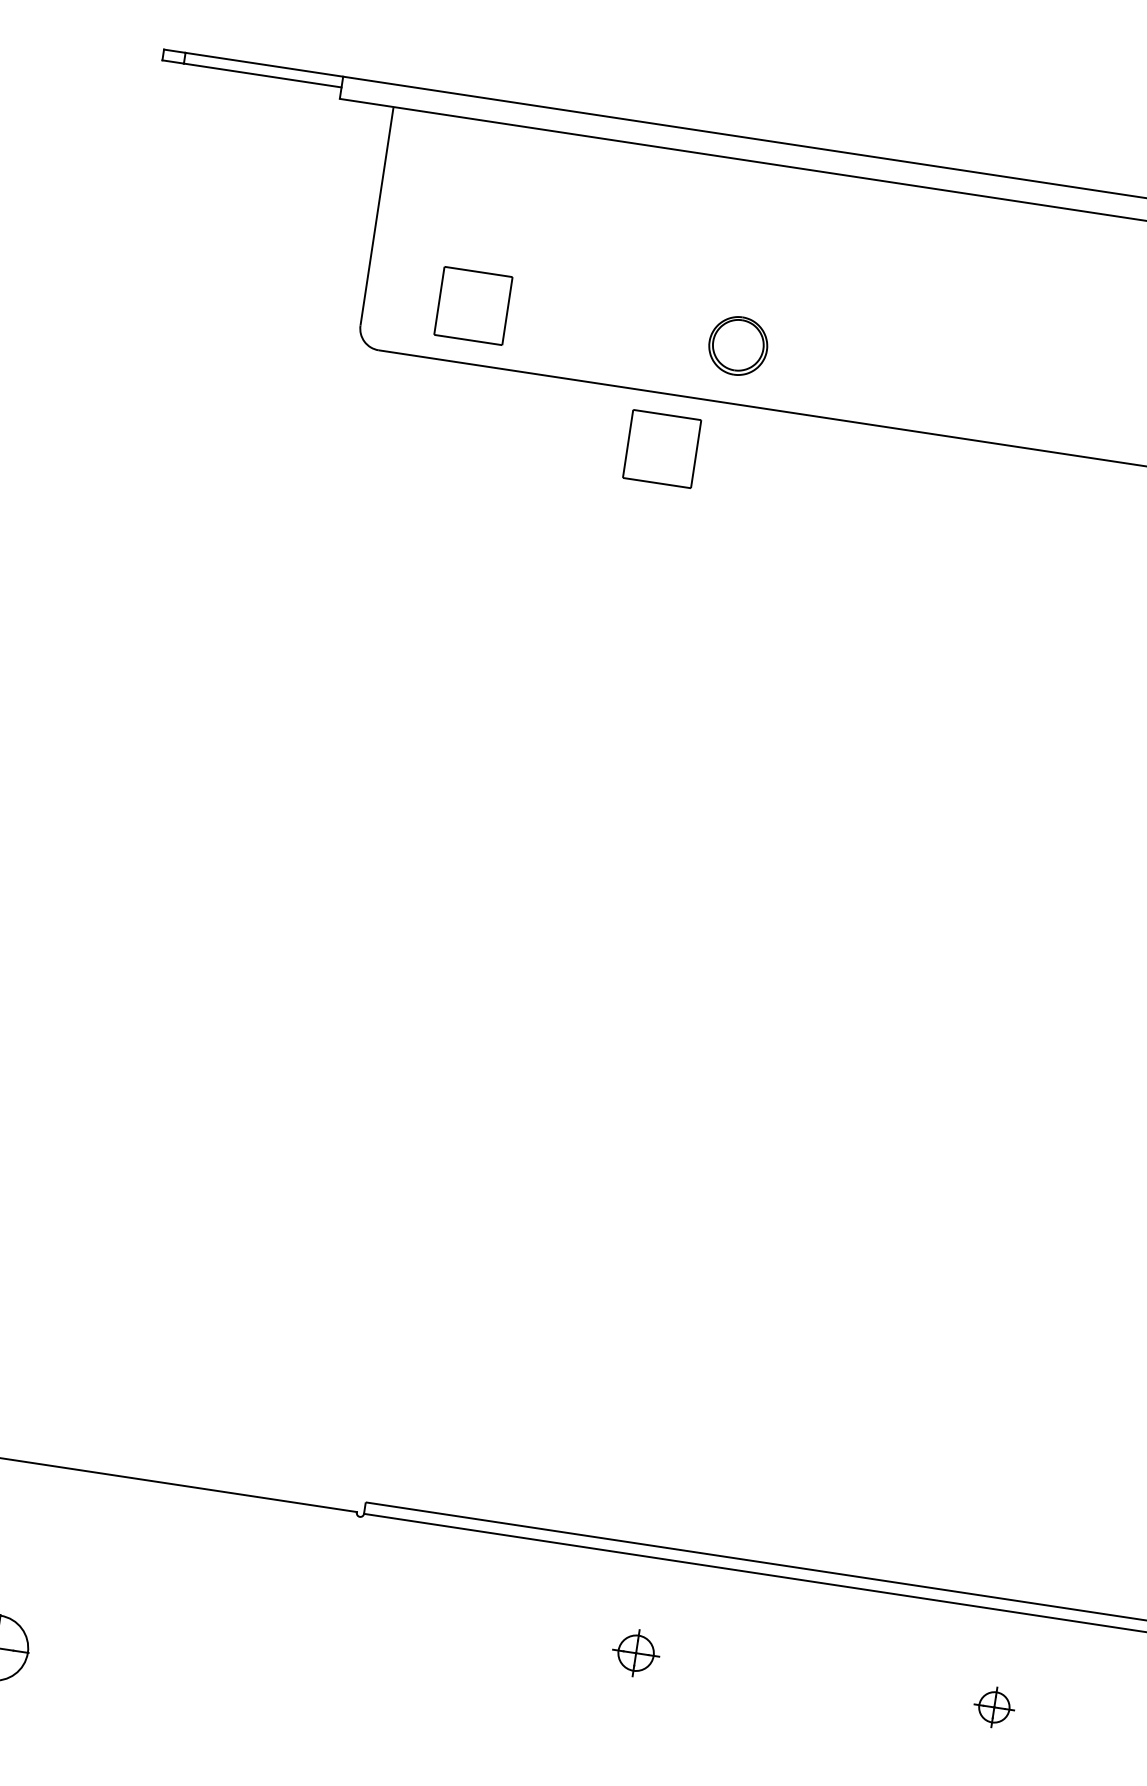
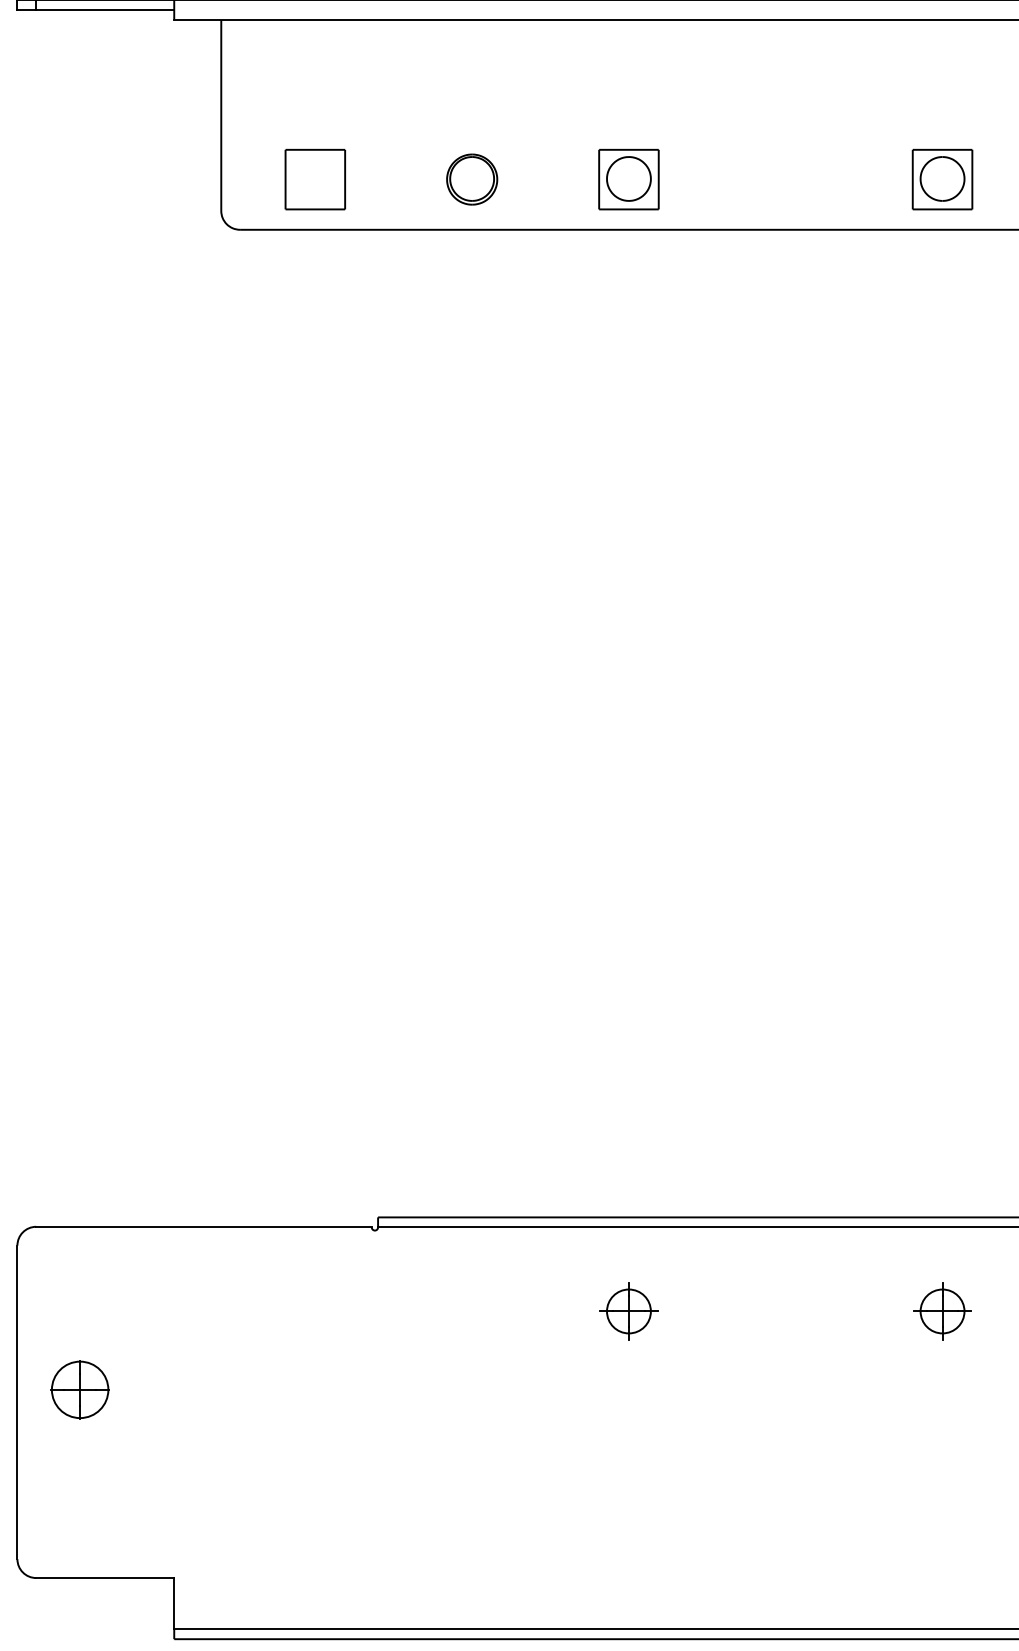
part: (738, 345) -> (472, 179), moved
part: (831, 359) -> (628, 179), added
part: (661, 448) -> (494, 277), removed
part: (635, 1653) -> (628, 1311), size x1.43
part: (994, 1707) -> (942, 1311), size x1.67

